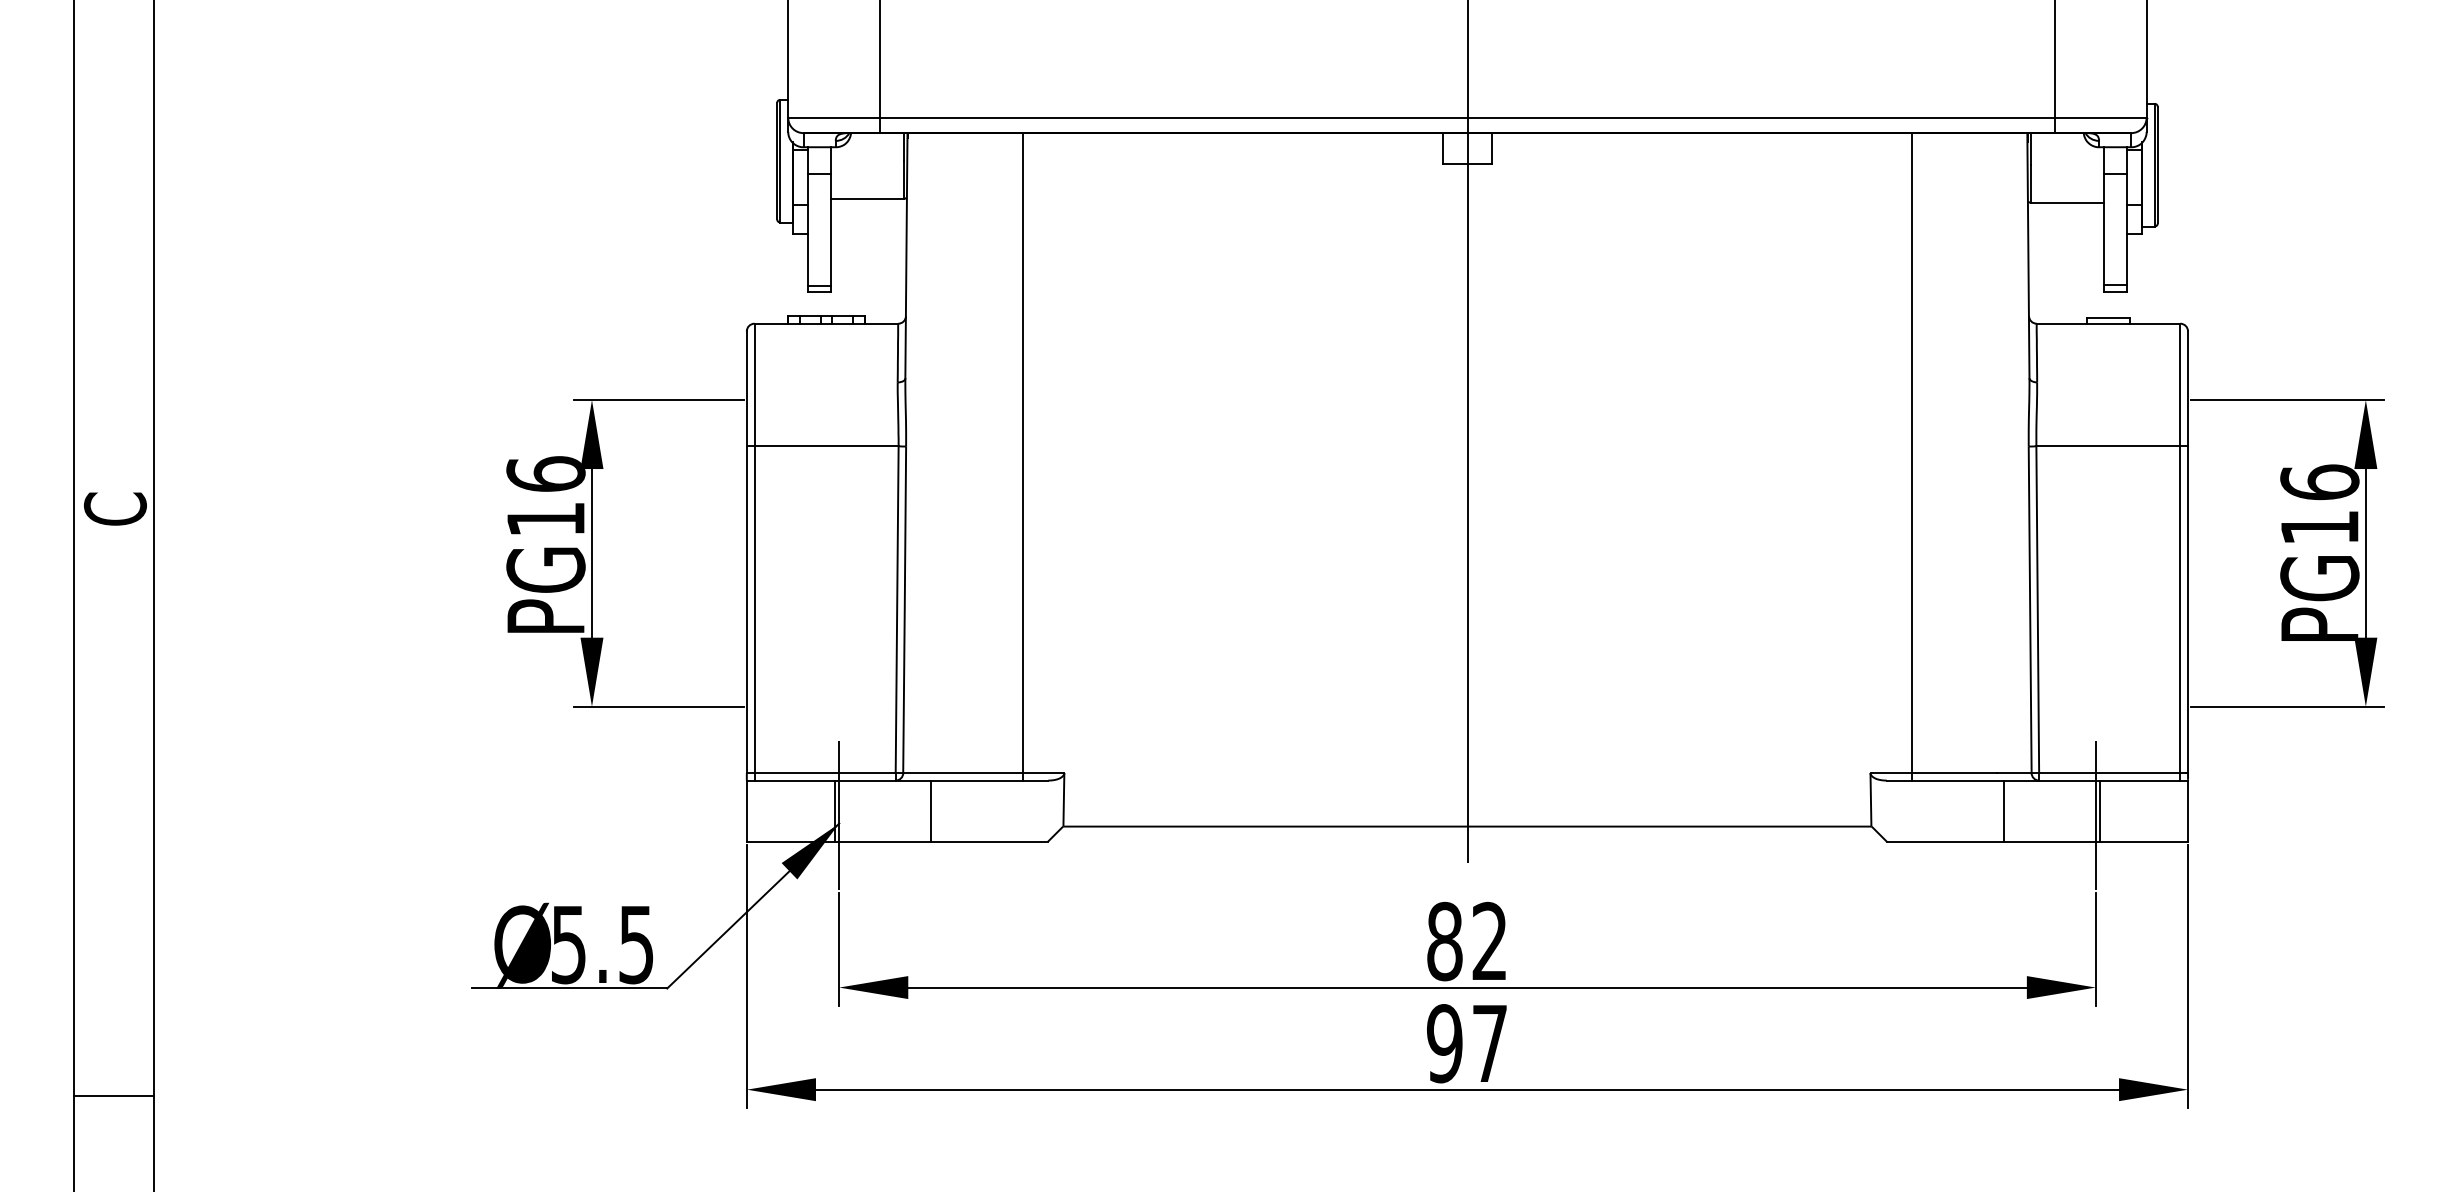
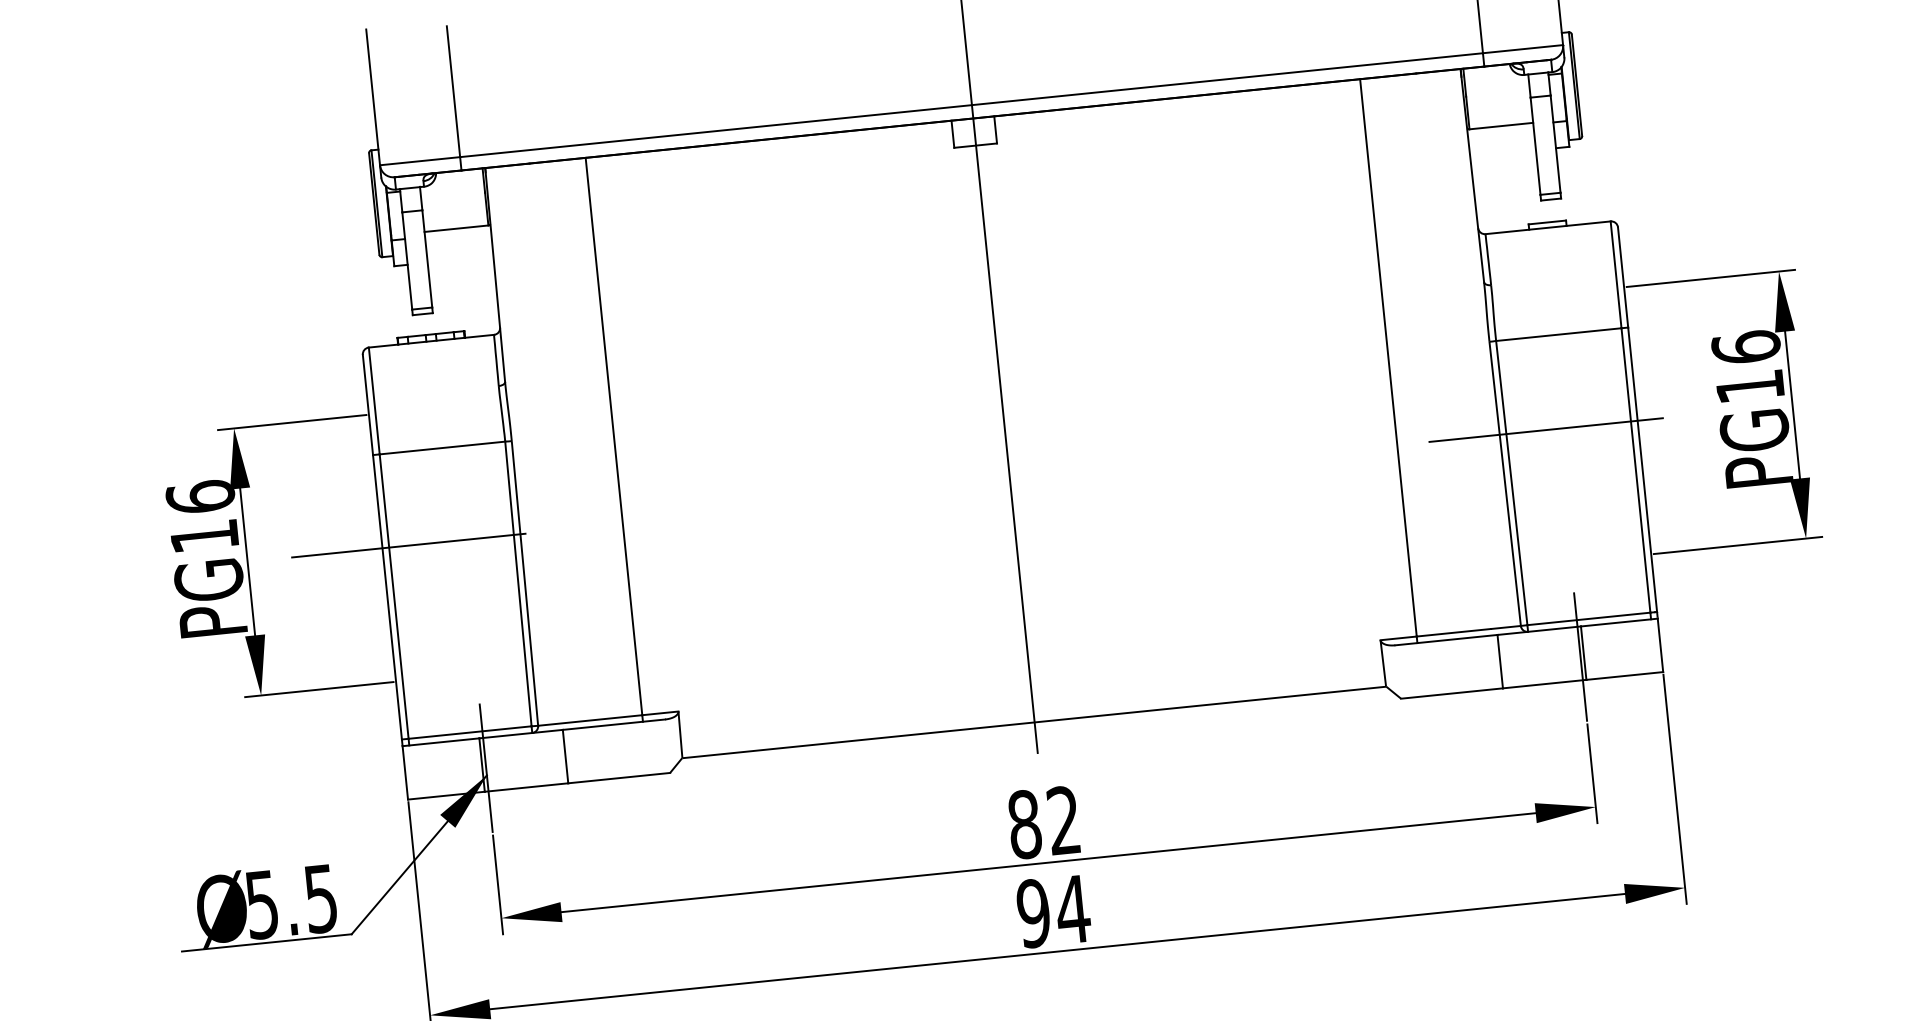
line: (776, 553) -> (408, 545), added
line: (2082, 553) -> (1545, 430), added
text: (1489, 1043) -> (1072, 909), 97 -> 94

